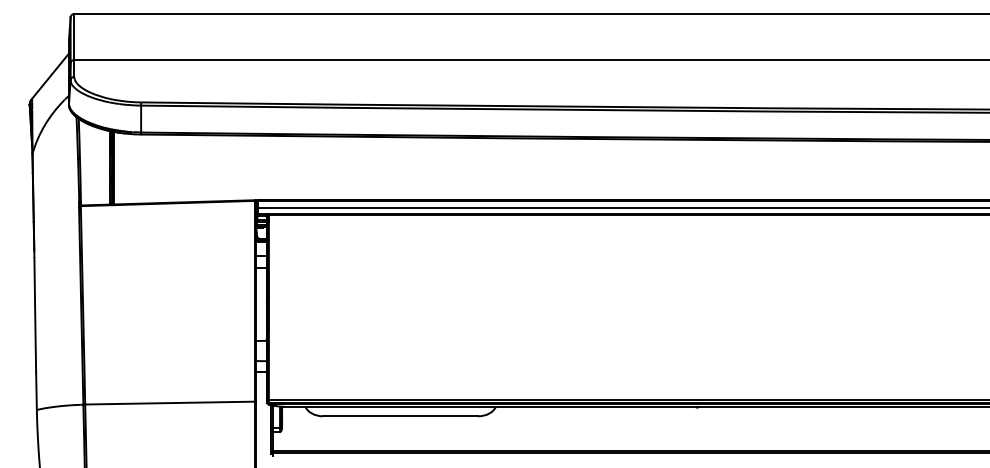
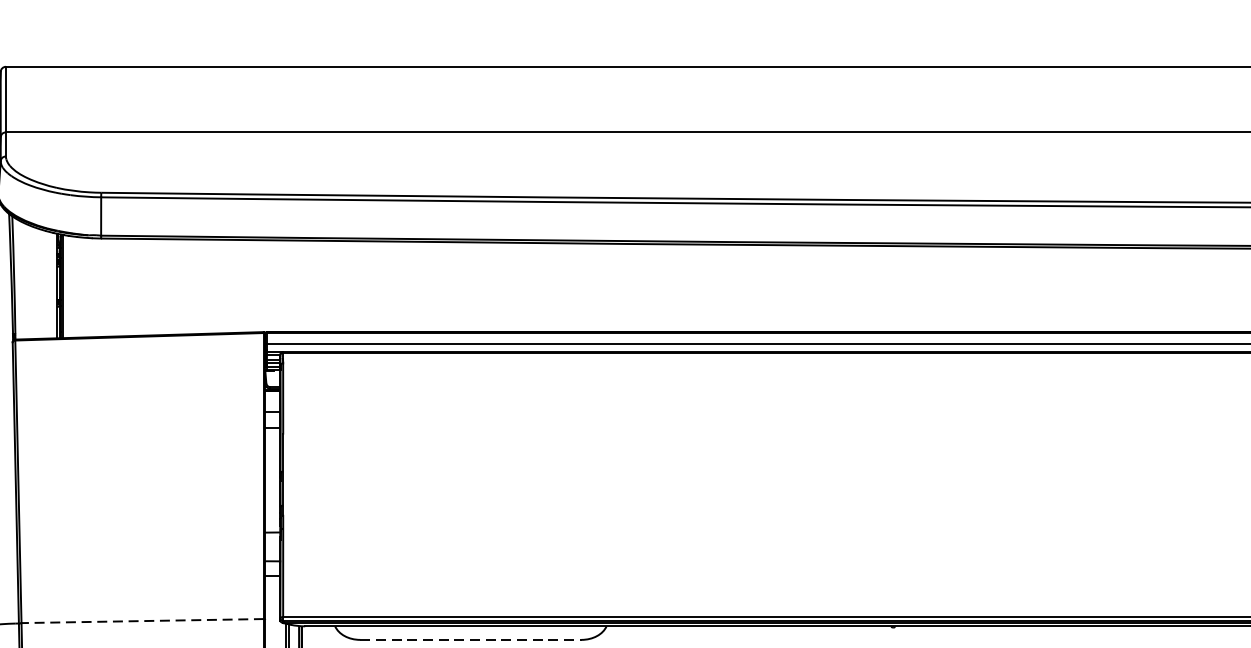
line: (169, 403) -> (141, 621), solid -> dashed
line: (400, 416) -> (470, 640), solid -> dashed

